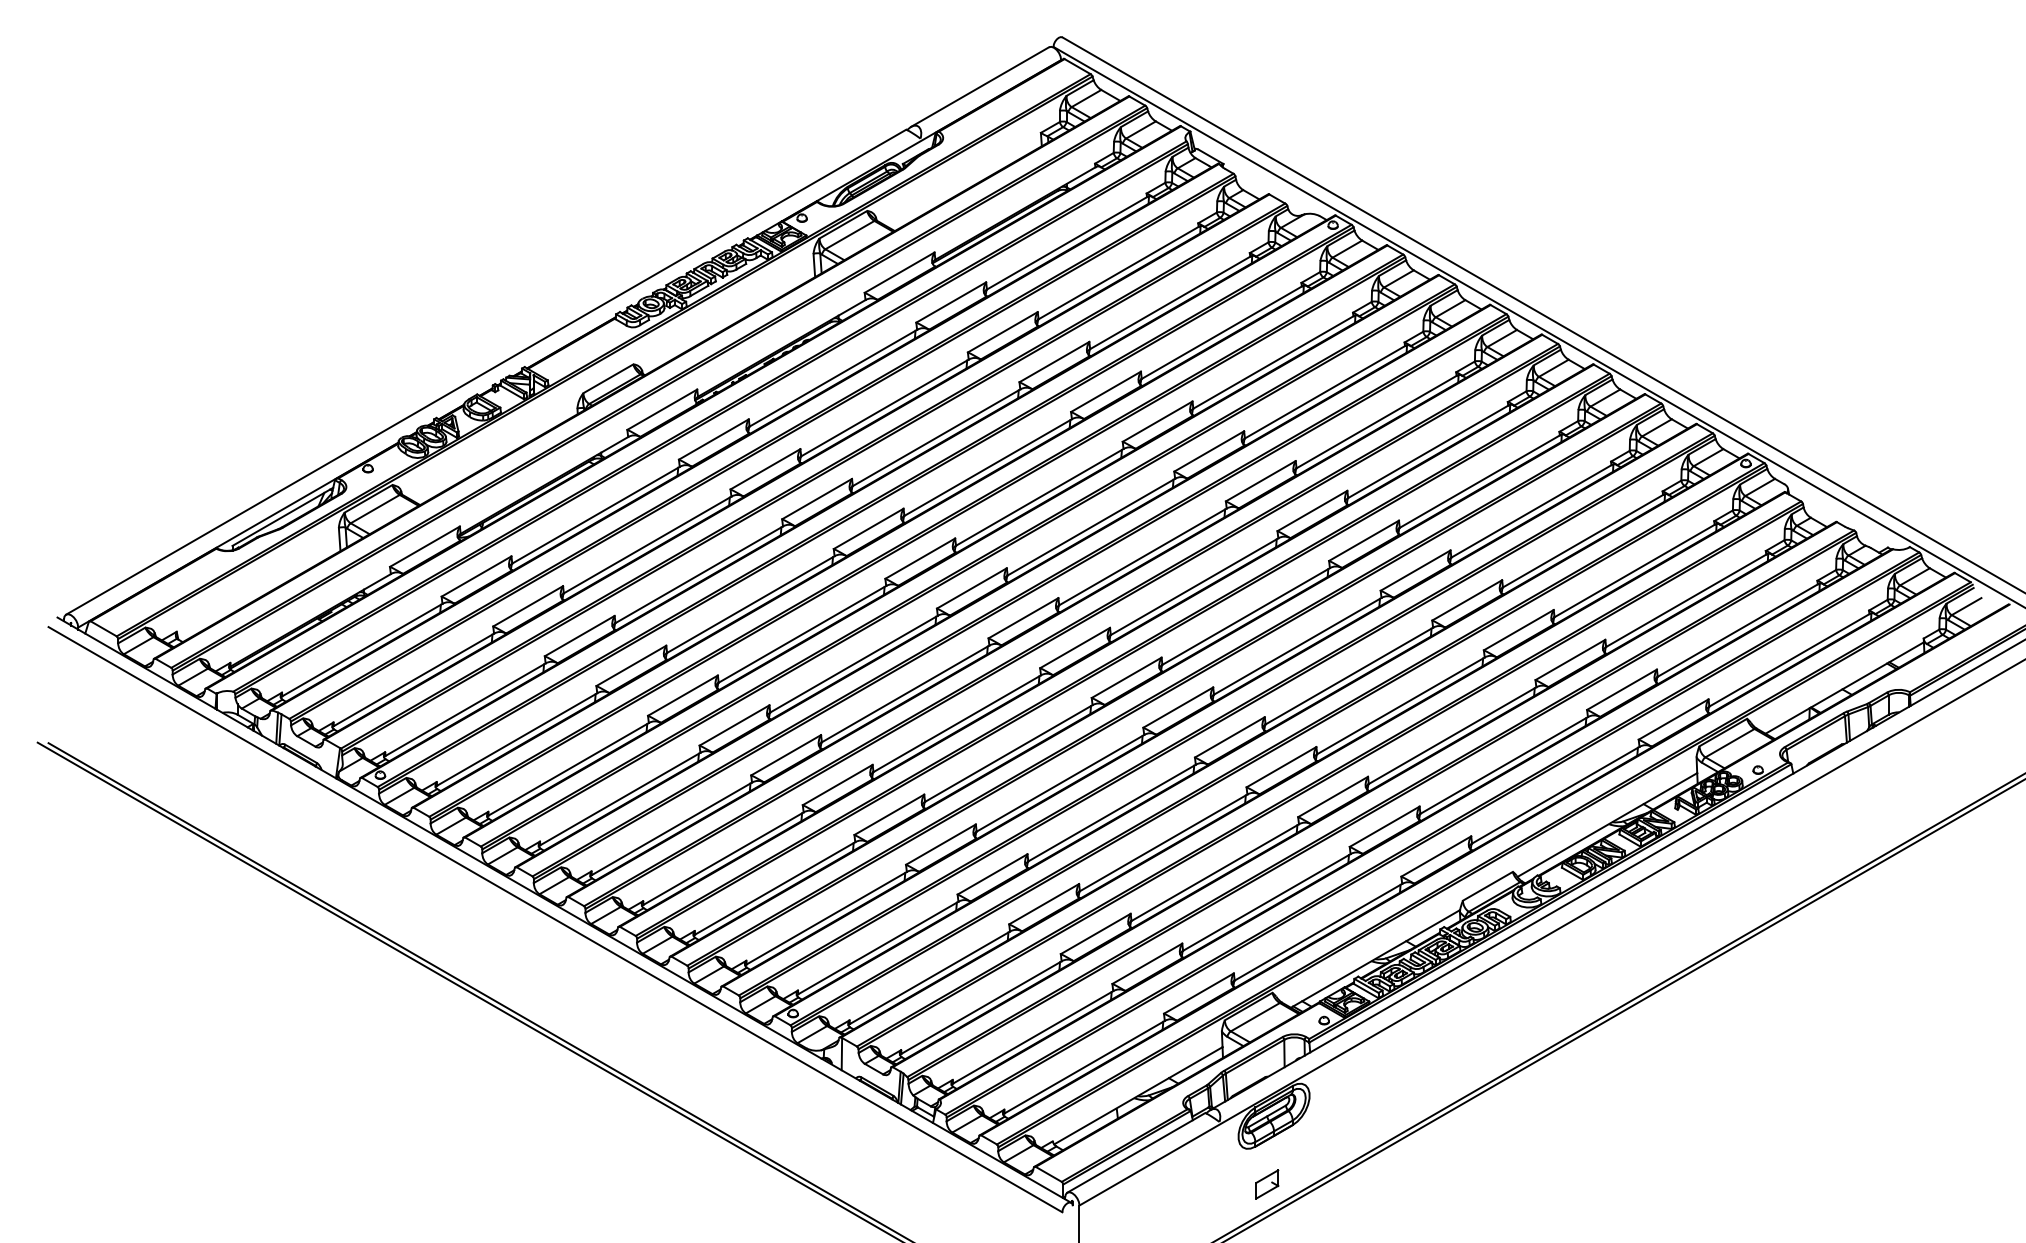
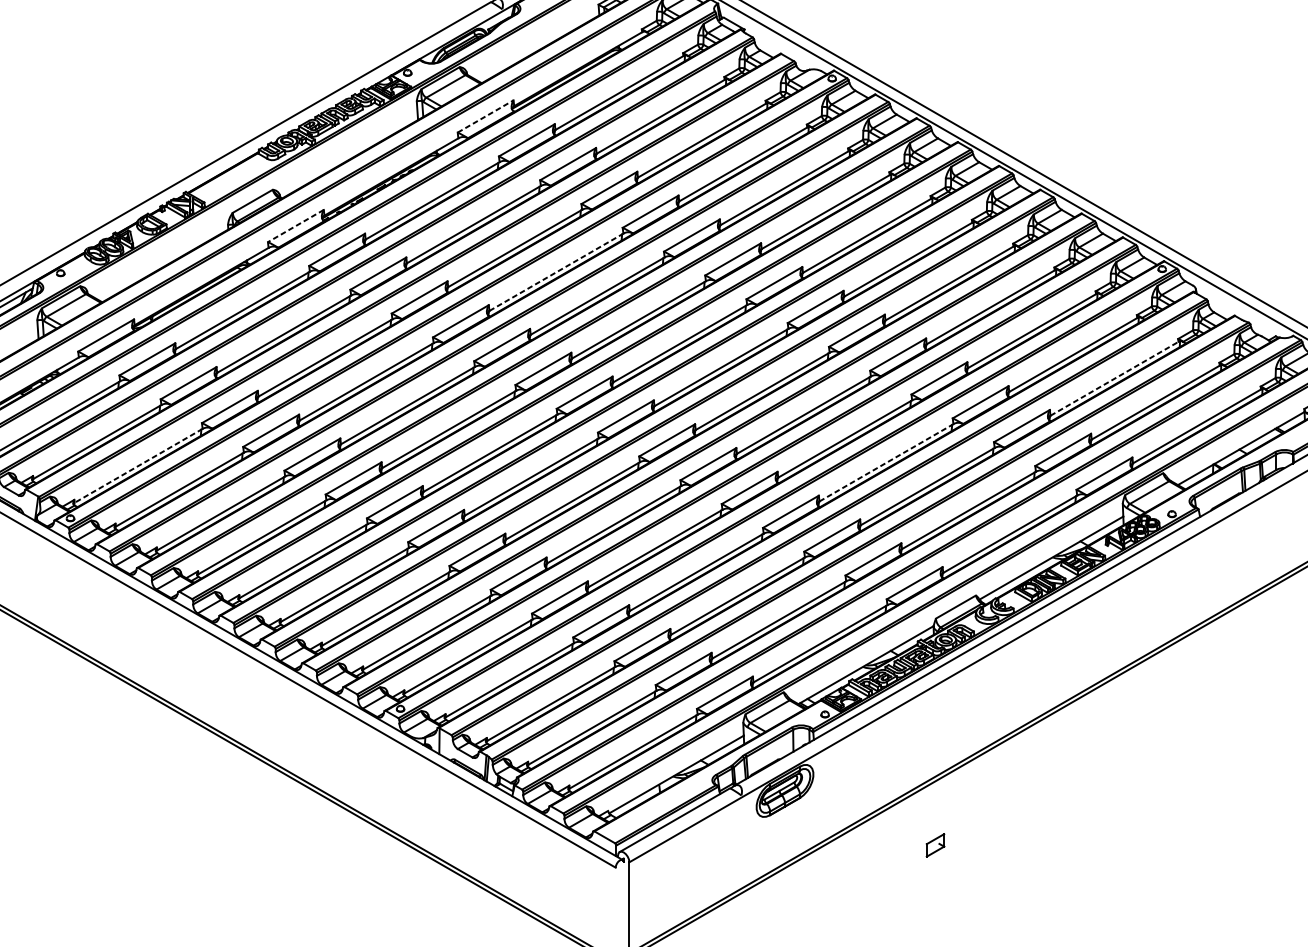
line: (900, 272) -> (486, 116), solid -> dashed
line: (661, 409) -> (295, 225), solid -> dashed
line: (988, 467) -> (556, 272), solid -> dashed
line: (1686, 600) -> (1114, 378), solid -> dashed
line: (1400, 705) -> (886, 462), solid -> dashed
line: (465, 709) -> (138, 465), solid -> dashed
part: (1267, 1184) -> (935, 845), moved

